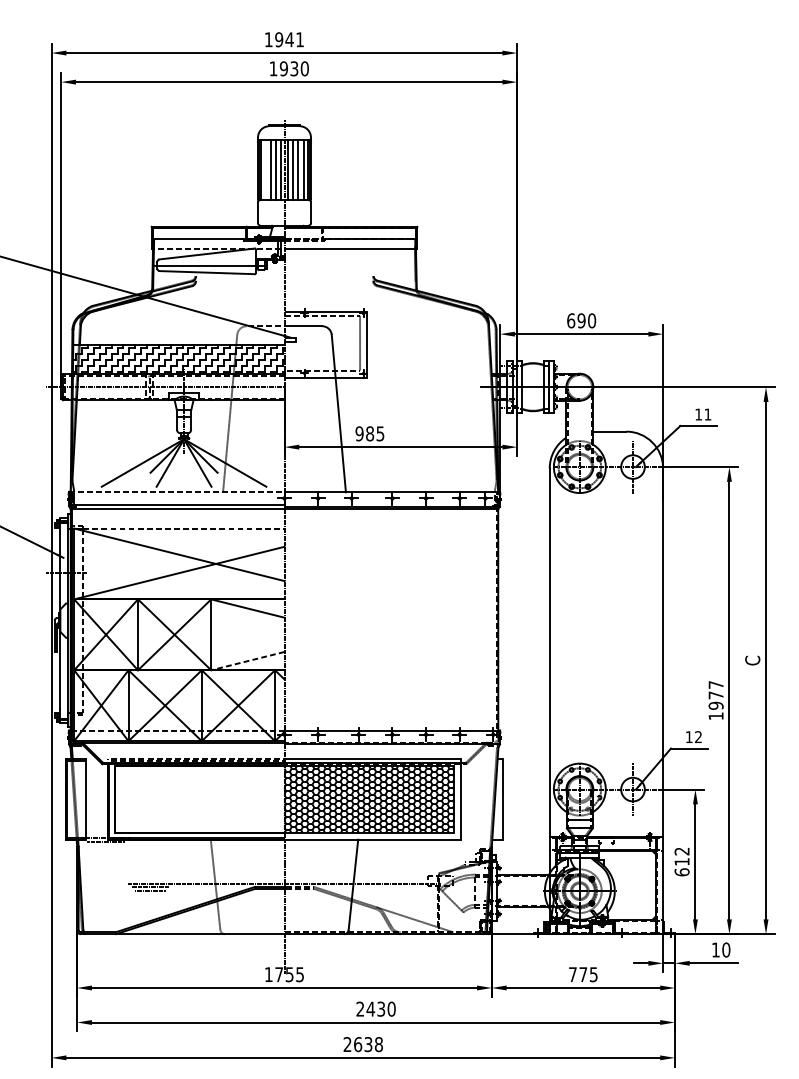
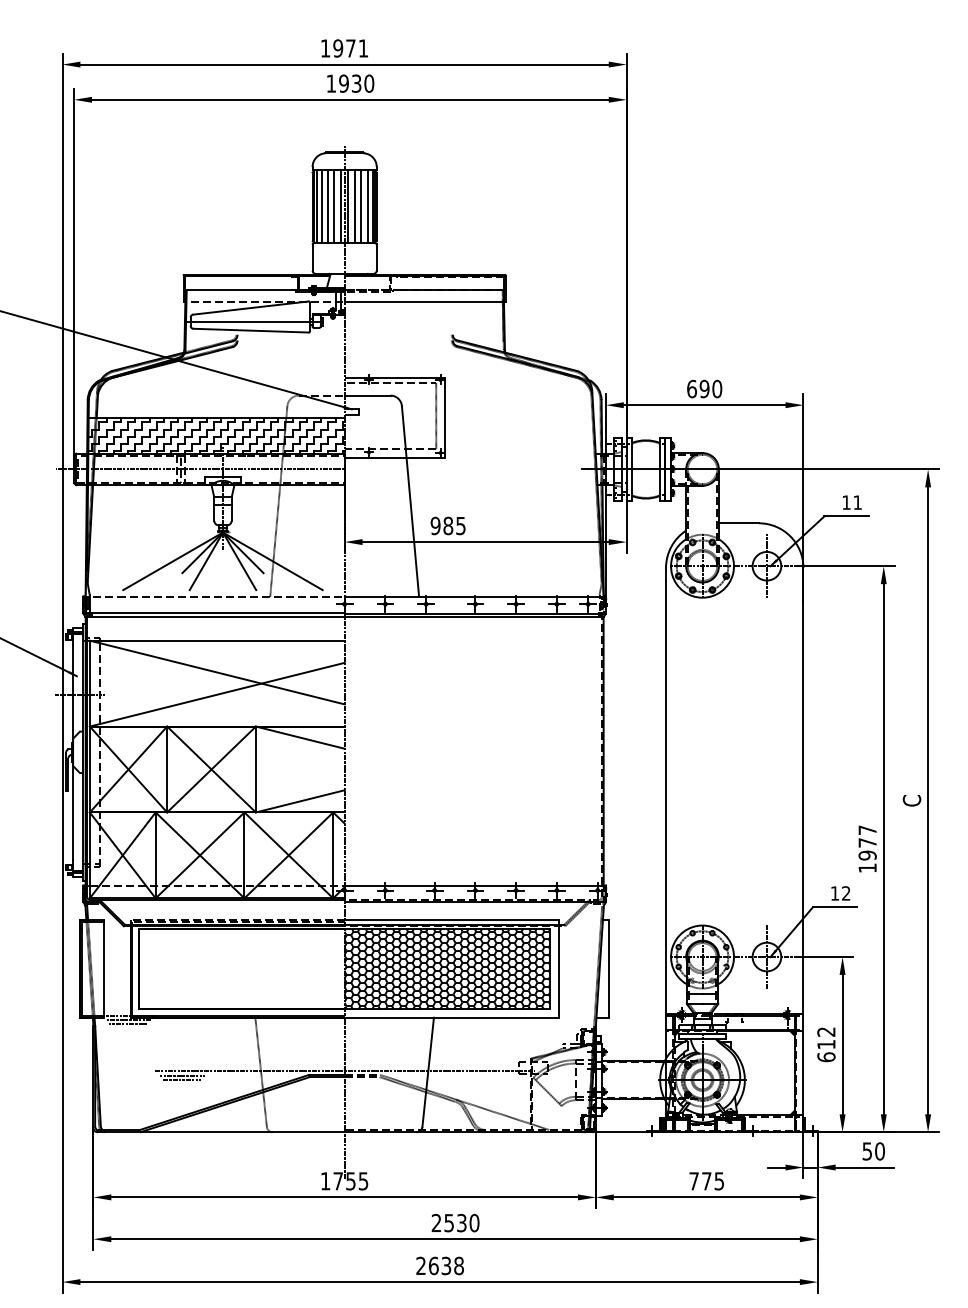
text: (289, 39) -> (350, 48), 1941 -> 1971
line: (265, 170) -> (321, 206), added
line: (179, 528) -> (217, 640), dashed -> solid
line: (248, 661) -> (300, 801), dashed -> solid
line: (106, 845) -> (128, 1024), added
text: (715, 950) -> (866, 1151), 10 -> 50
text: (371, 1009) -> (449, 1223), 2430 -> 2530

